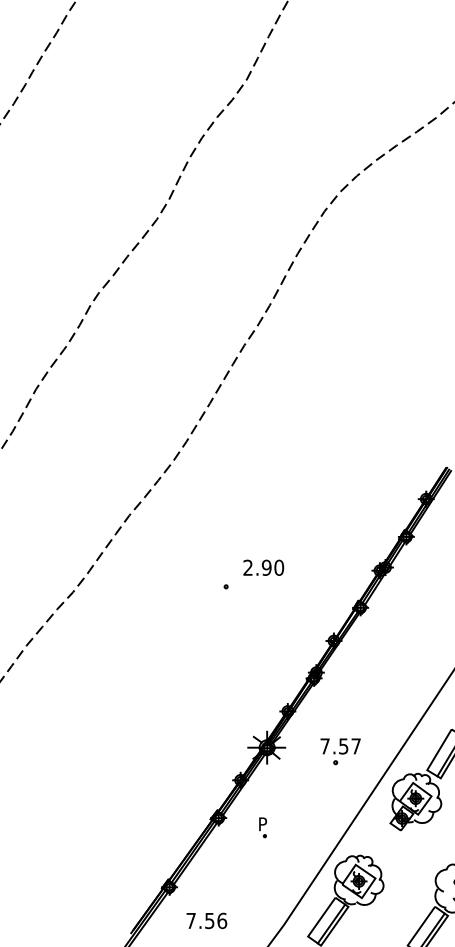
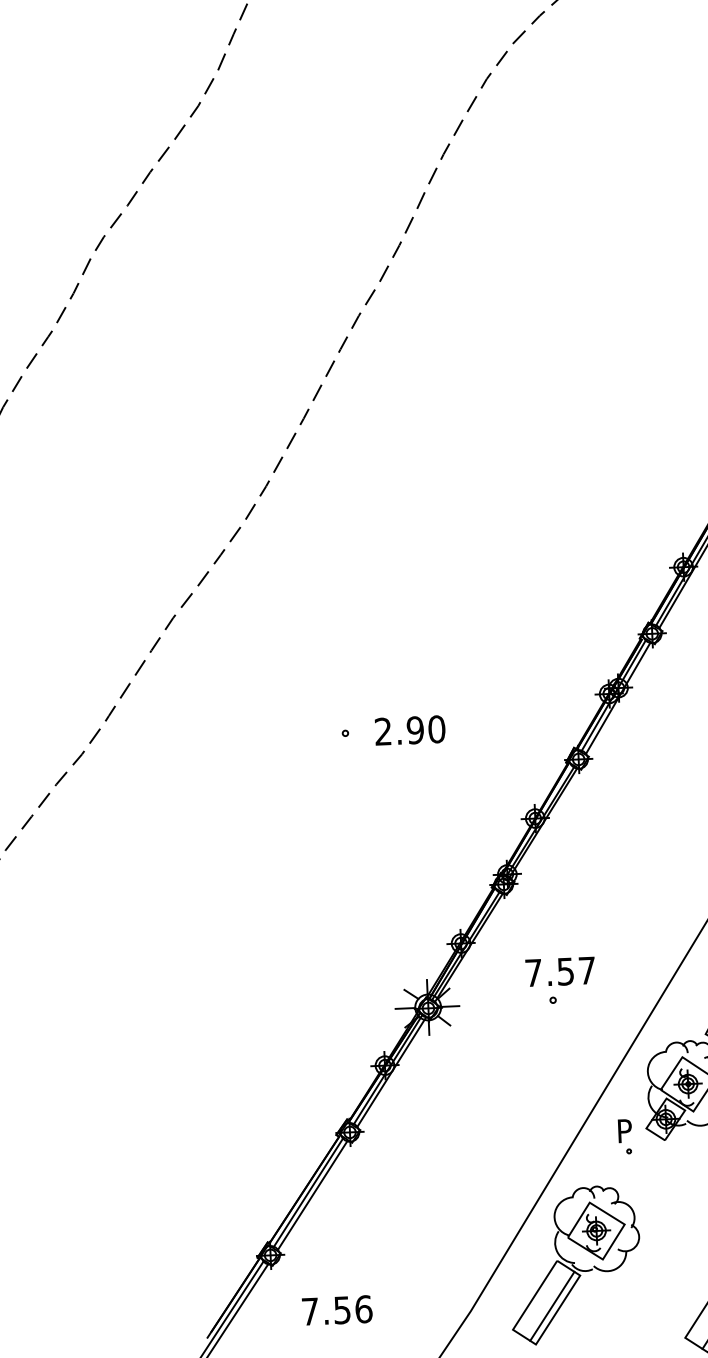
text: (263, 567) -> (409, 729), moved
part: (340, 751) -> (560, 980), moved
part: (262, 827) -> (624, 1136), moved

